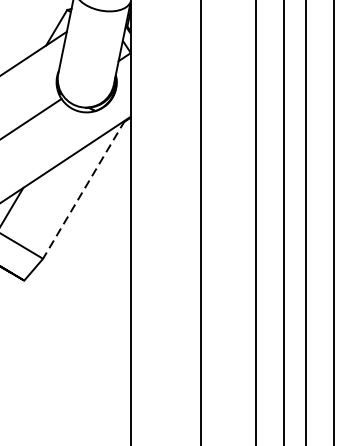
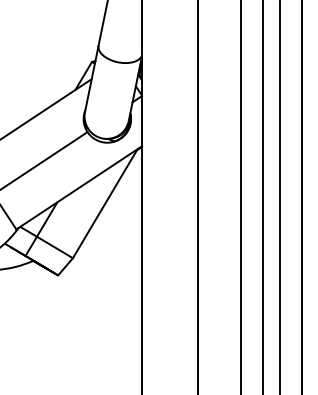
line: (84, 190) -> (105, 204), dashed -> solid

